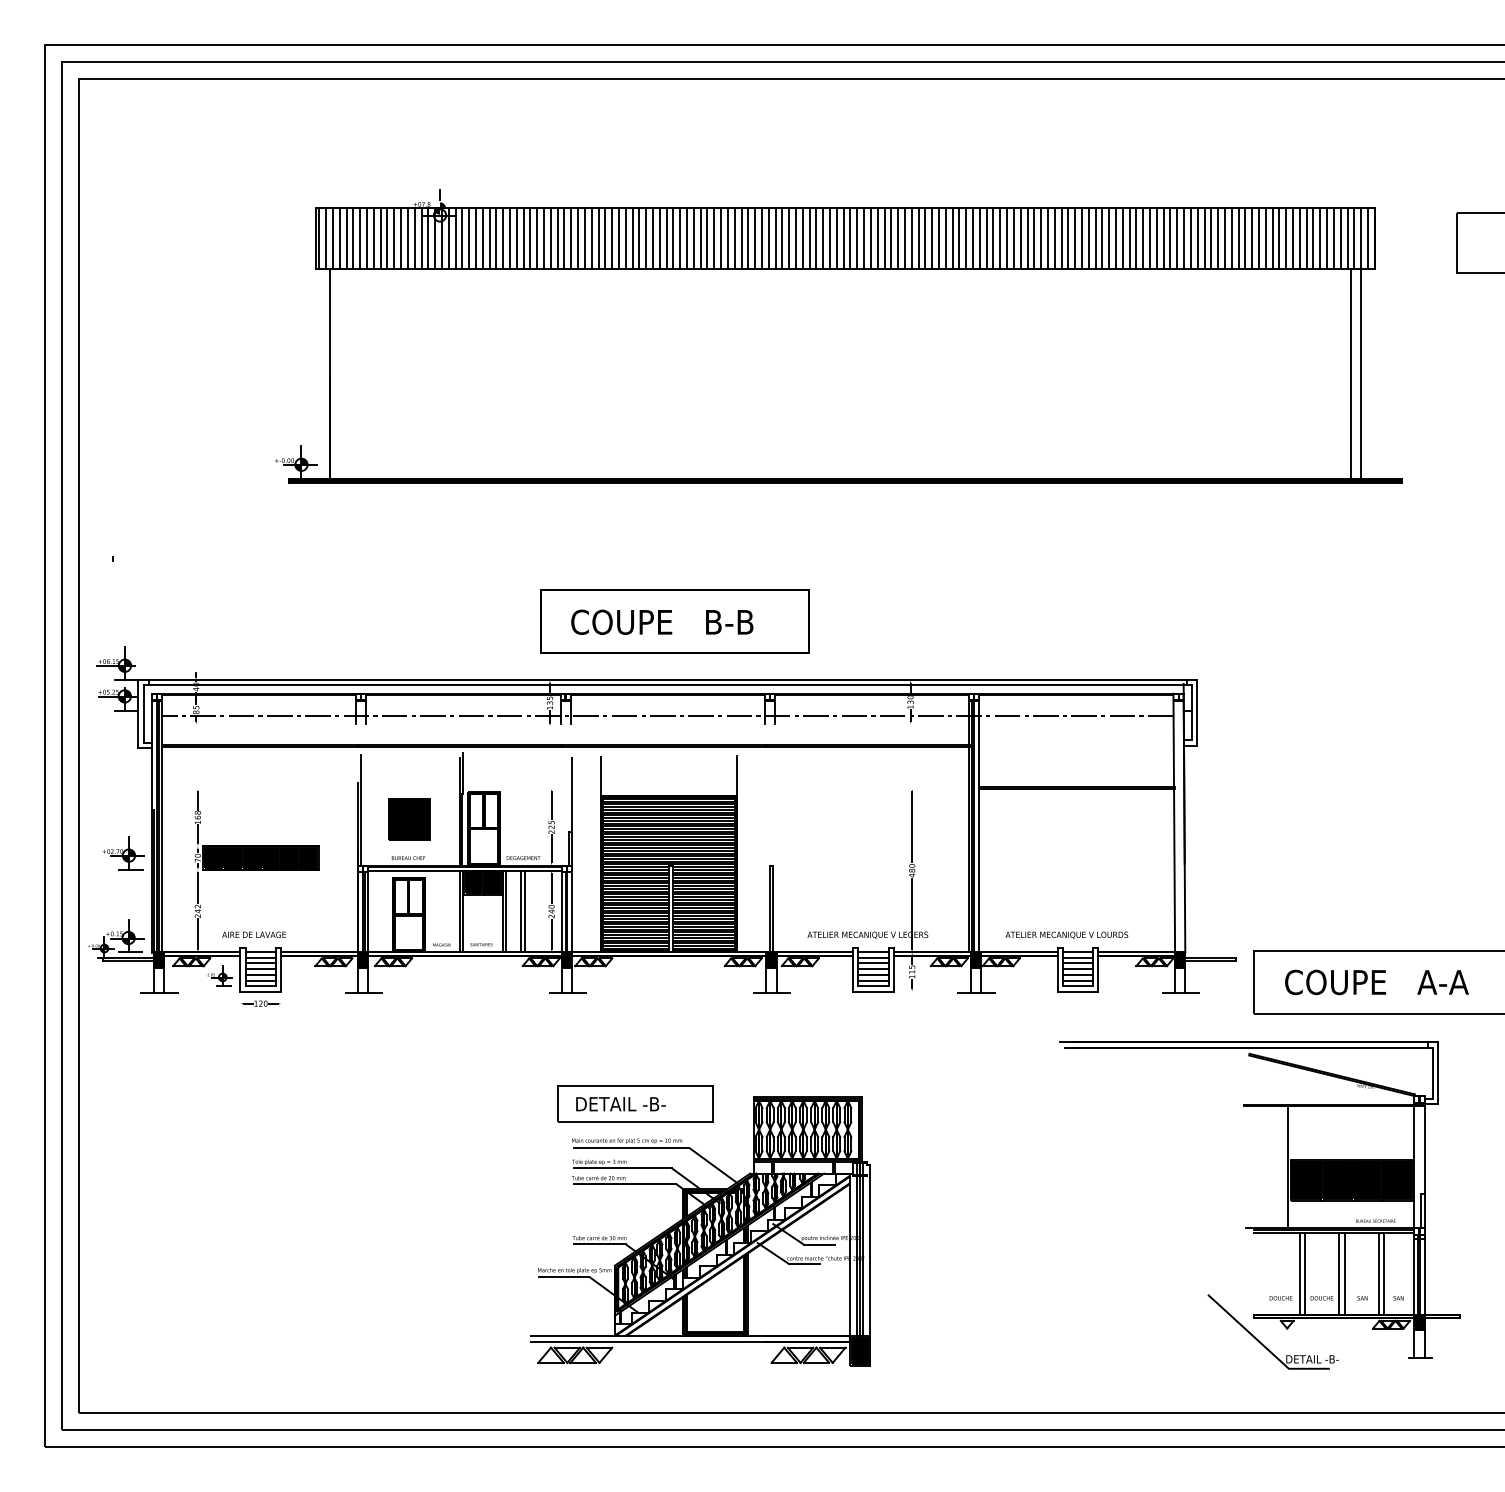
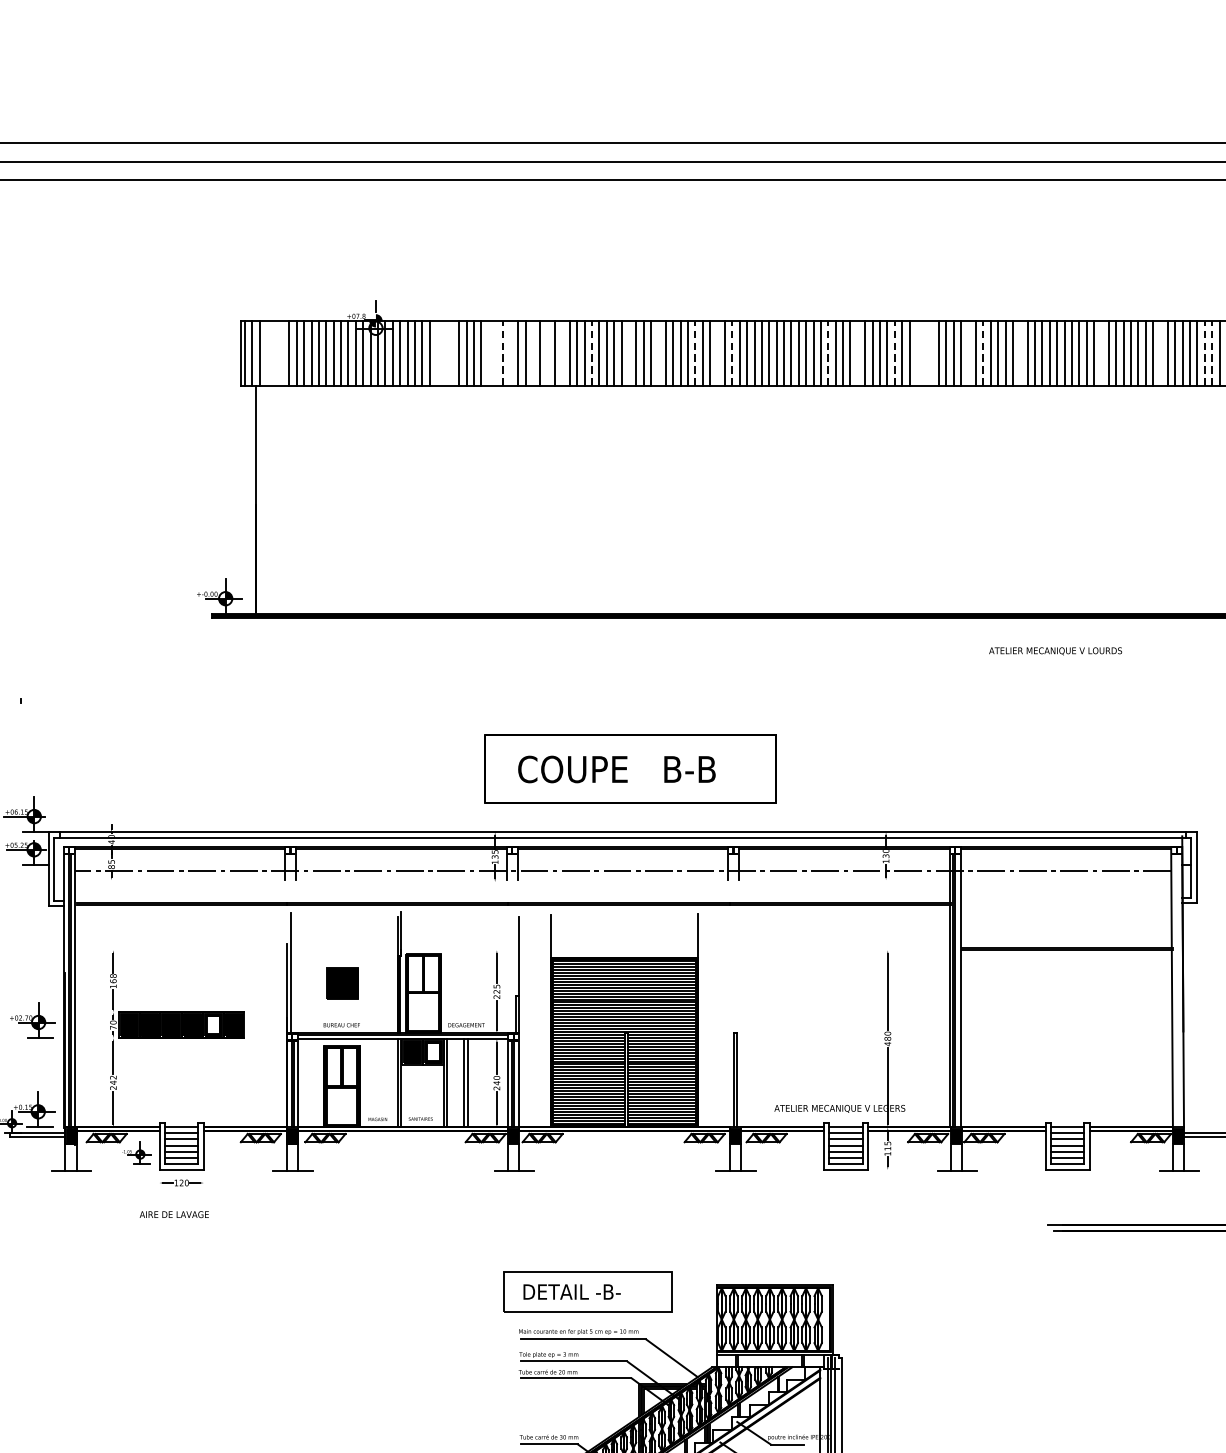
line: (339, 238) -> (266, 353), removed
line: (346, 238) -> (274, 353), removed
line: (353, 238) -> (282, 353), removed
line: (496, 238) -> (437, 353), removed
line: (503, 238) -> (444, 353), removed
line: (510, 238) -> (452, 353), removed
line: (544, 238) -> (489, 353), removed
line: (550, 238) -> (495, 353), removed
line: (557, 238) -> (503, 353), solid -> dashed
line: (564, 238) -> (510, 353), removed
line: (584, 238) -> (532, 353), removed
line: (598, 238) -> (547, 353), removed
line: (612, 238) -> (562, 353), removed
line: (639, 238) -> (592, 353), solid -> dashed
line: (673, 238) -> (629, 353), removed
line: (700, 238) -> (658, 353), removed
line: (734, 238) -> (695, 353), solid -> dashed
line: (755, 238) -> (717, 353), removed
line: (768, 238) -> (732, 353), solid -> dashed
line: (857, 238) -> (828, 353), solid -> dashed
line: (884, 238) -> (857, 353), removed
line: (918, 238) -> (894, 353), solid -> dashed
line: (938, 238) -> (916, 353), removed
line: (945, 238) -> (923, 353), removed
line: (952, 238) -> (931, 353), removed
line: (986, 238) -> (968, 353), removed
line: (1000, 238) -> (983, 353), solid -> dashed
line: (1034, 238) -> (1020, 353), removed
line: (1109, 238) -> (1101, 353), removed
line: (1163, 238) -> (1160, 353), removed
line: (1204, 238) -> (1204, 353), solid -> dashed
line: (1211, 238) -> (1212, 353), solid -> dashed
part: (409, 819) -> (342, 983), size x0.7
fill: (289, 857) -> (212, 1024), removed
fill: (492, 882) -> (432, 1051), removed
text: (253, 934) -> (173, 1214), moved
text: (1066, 934) -> (1055, 650), moved

